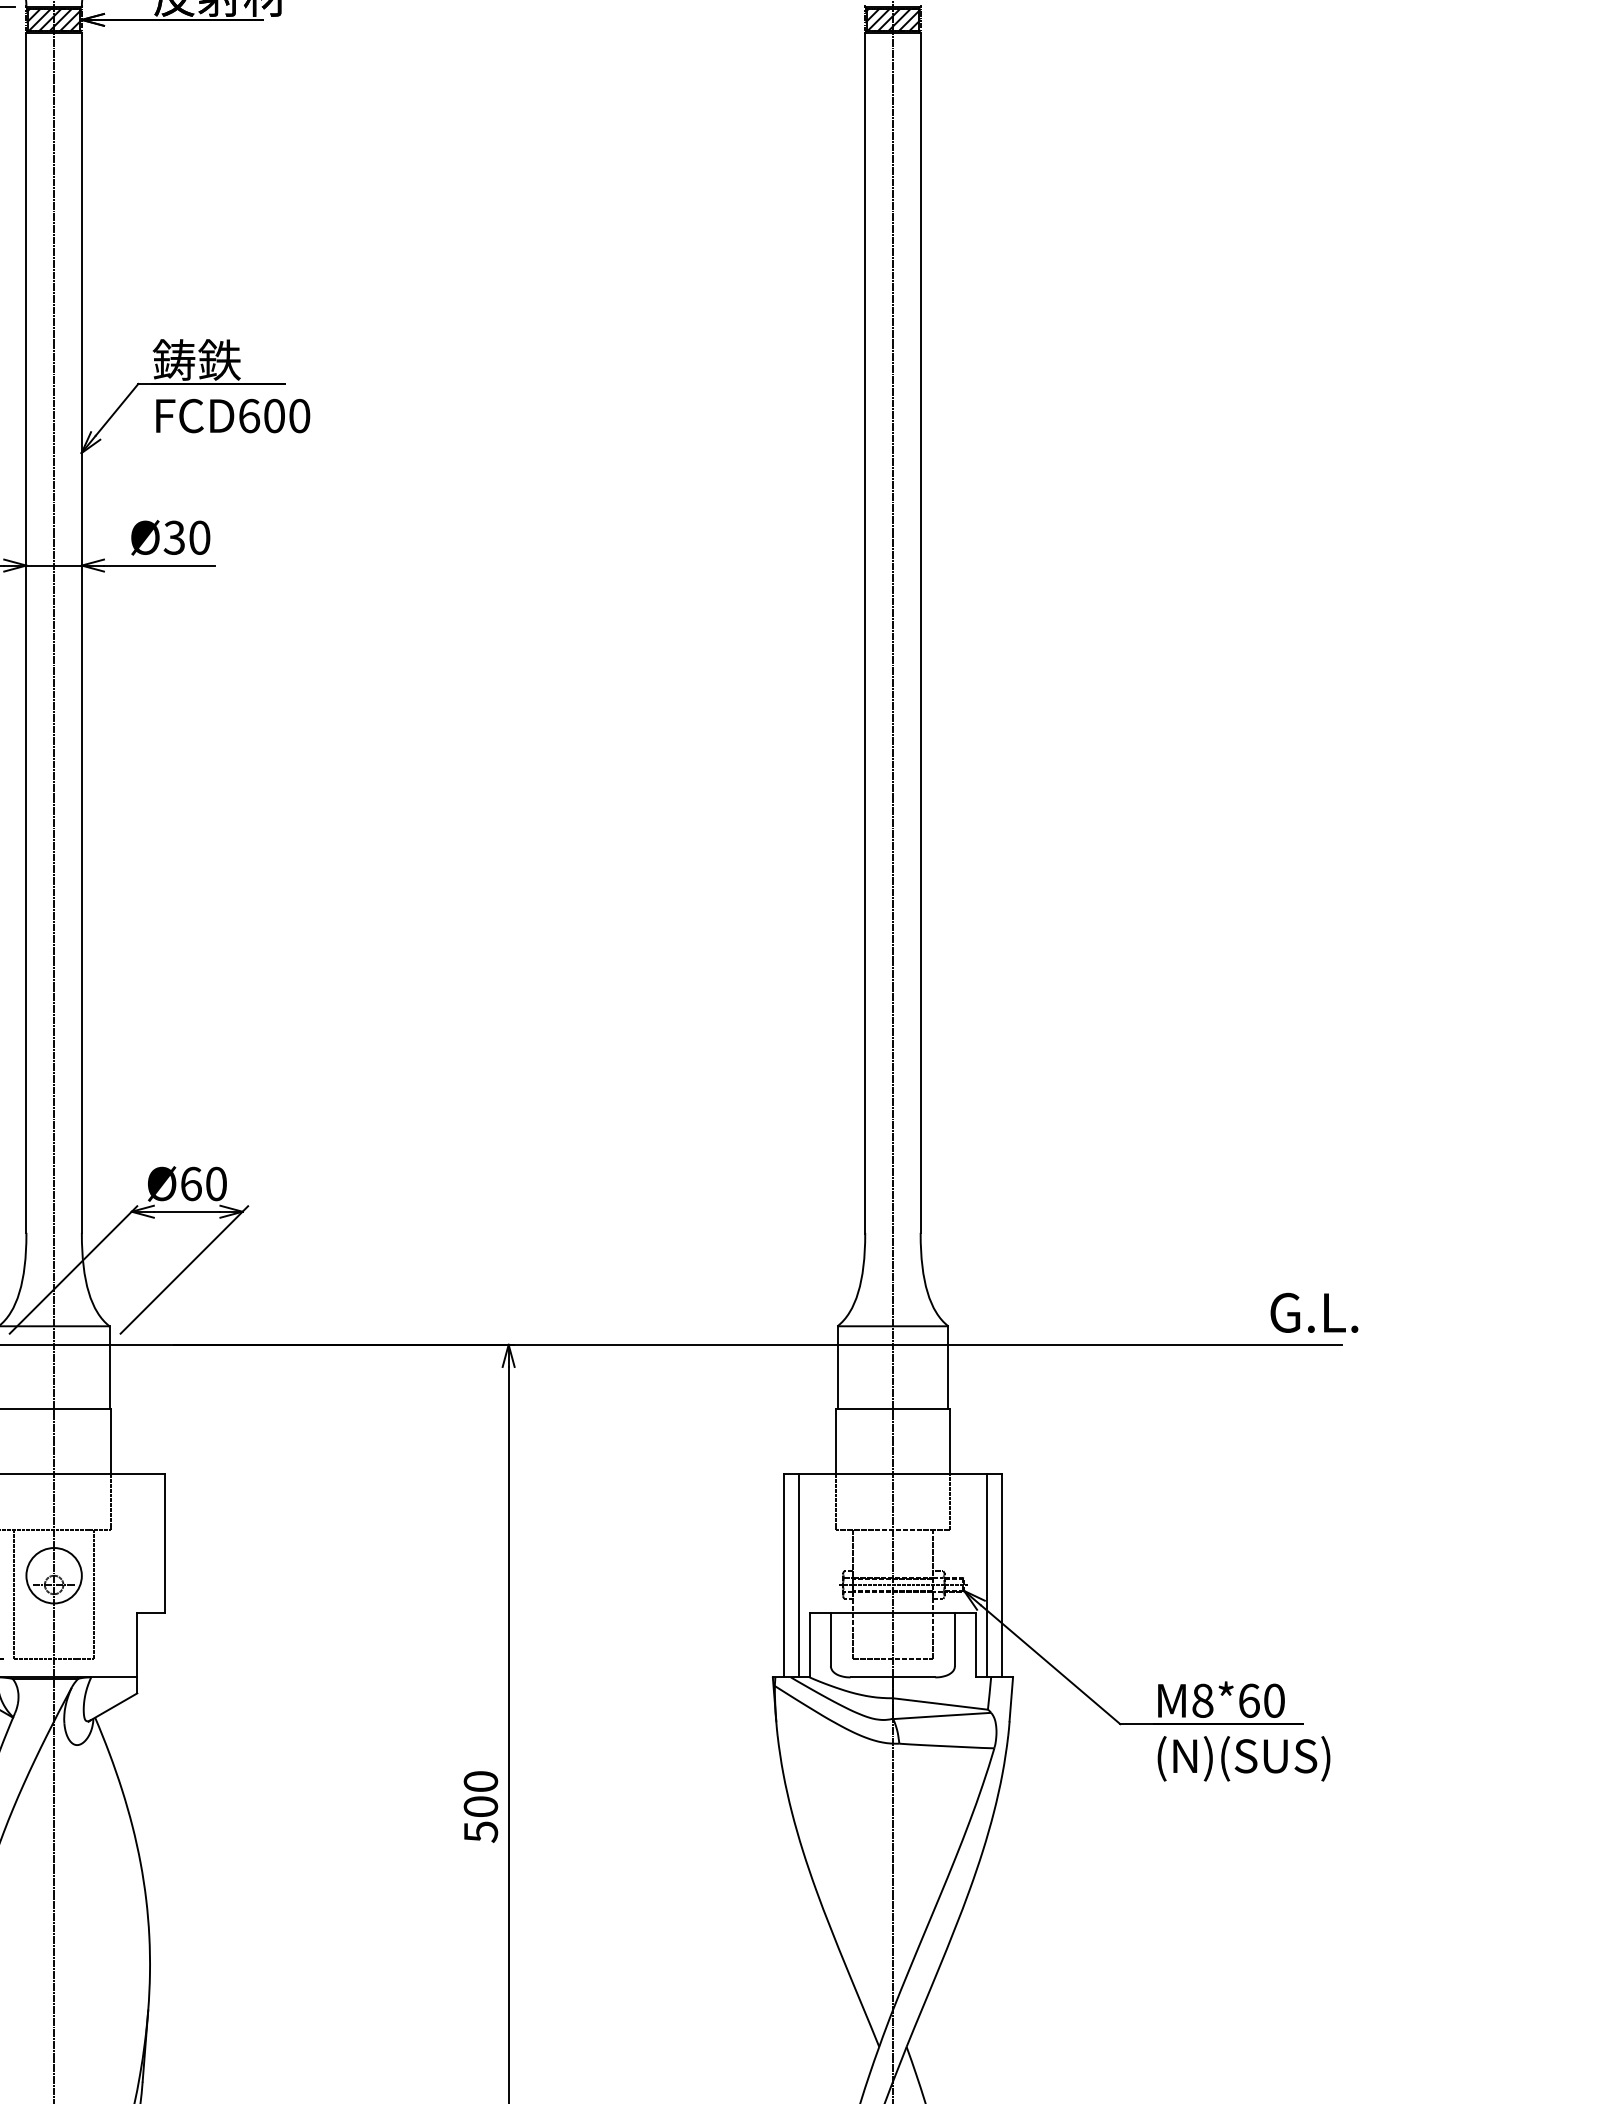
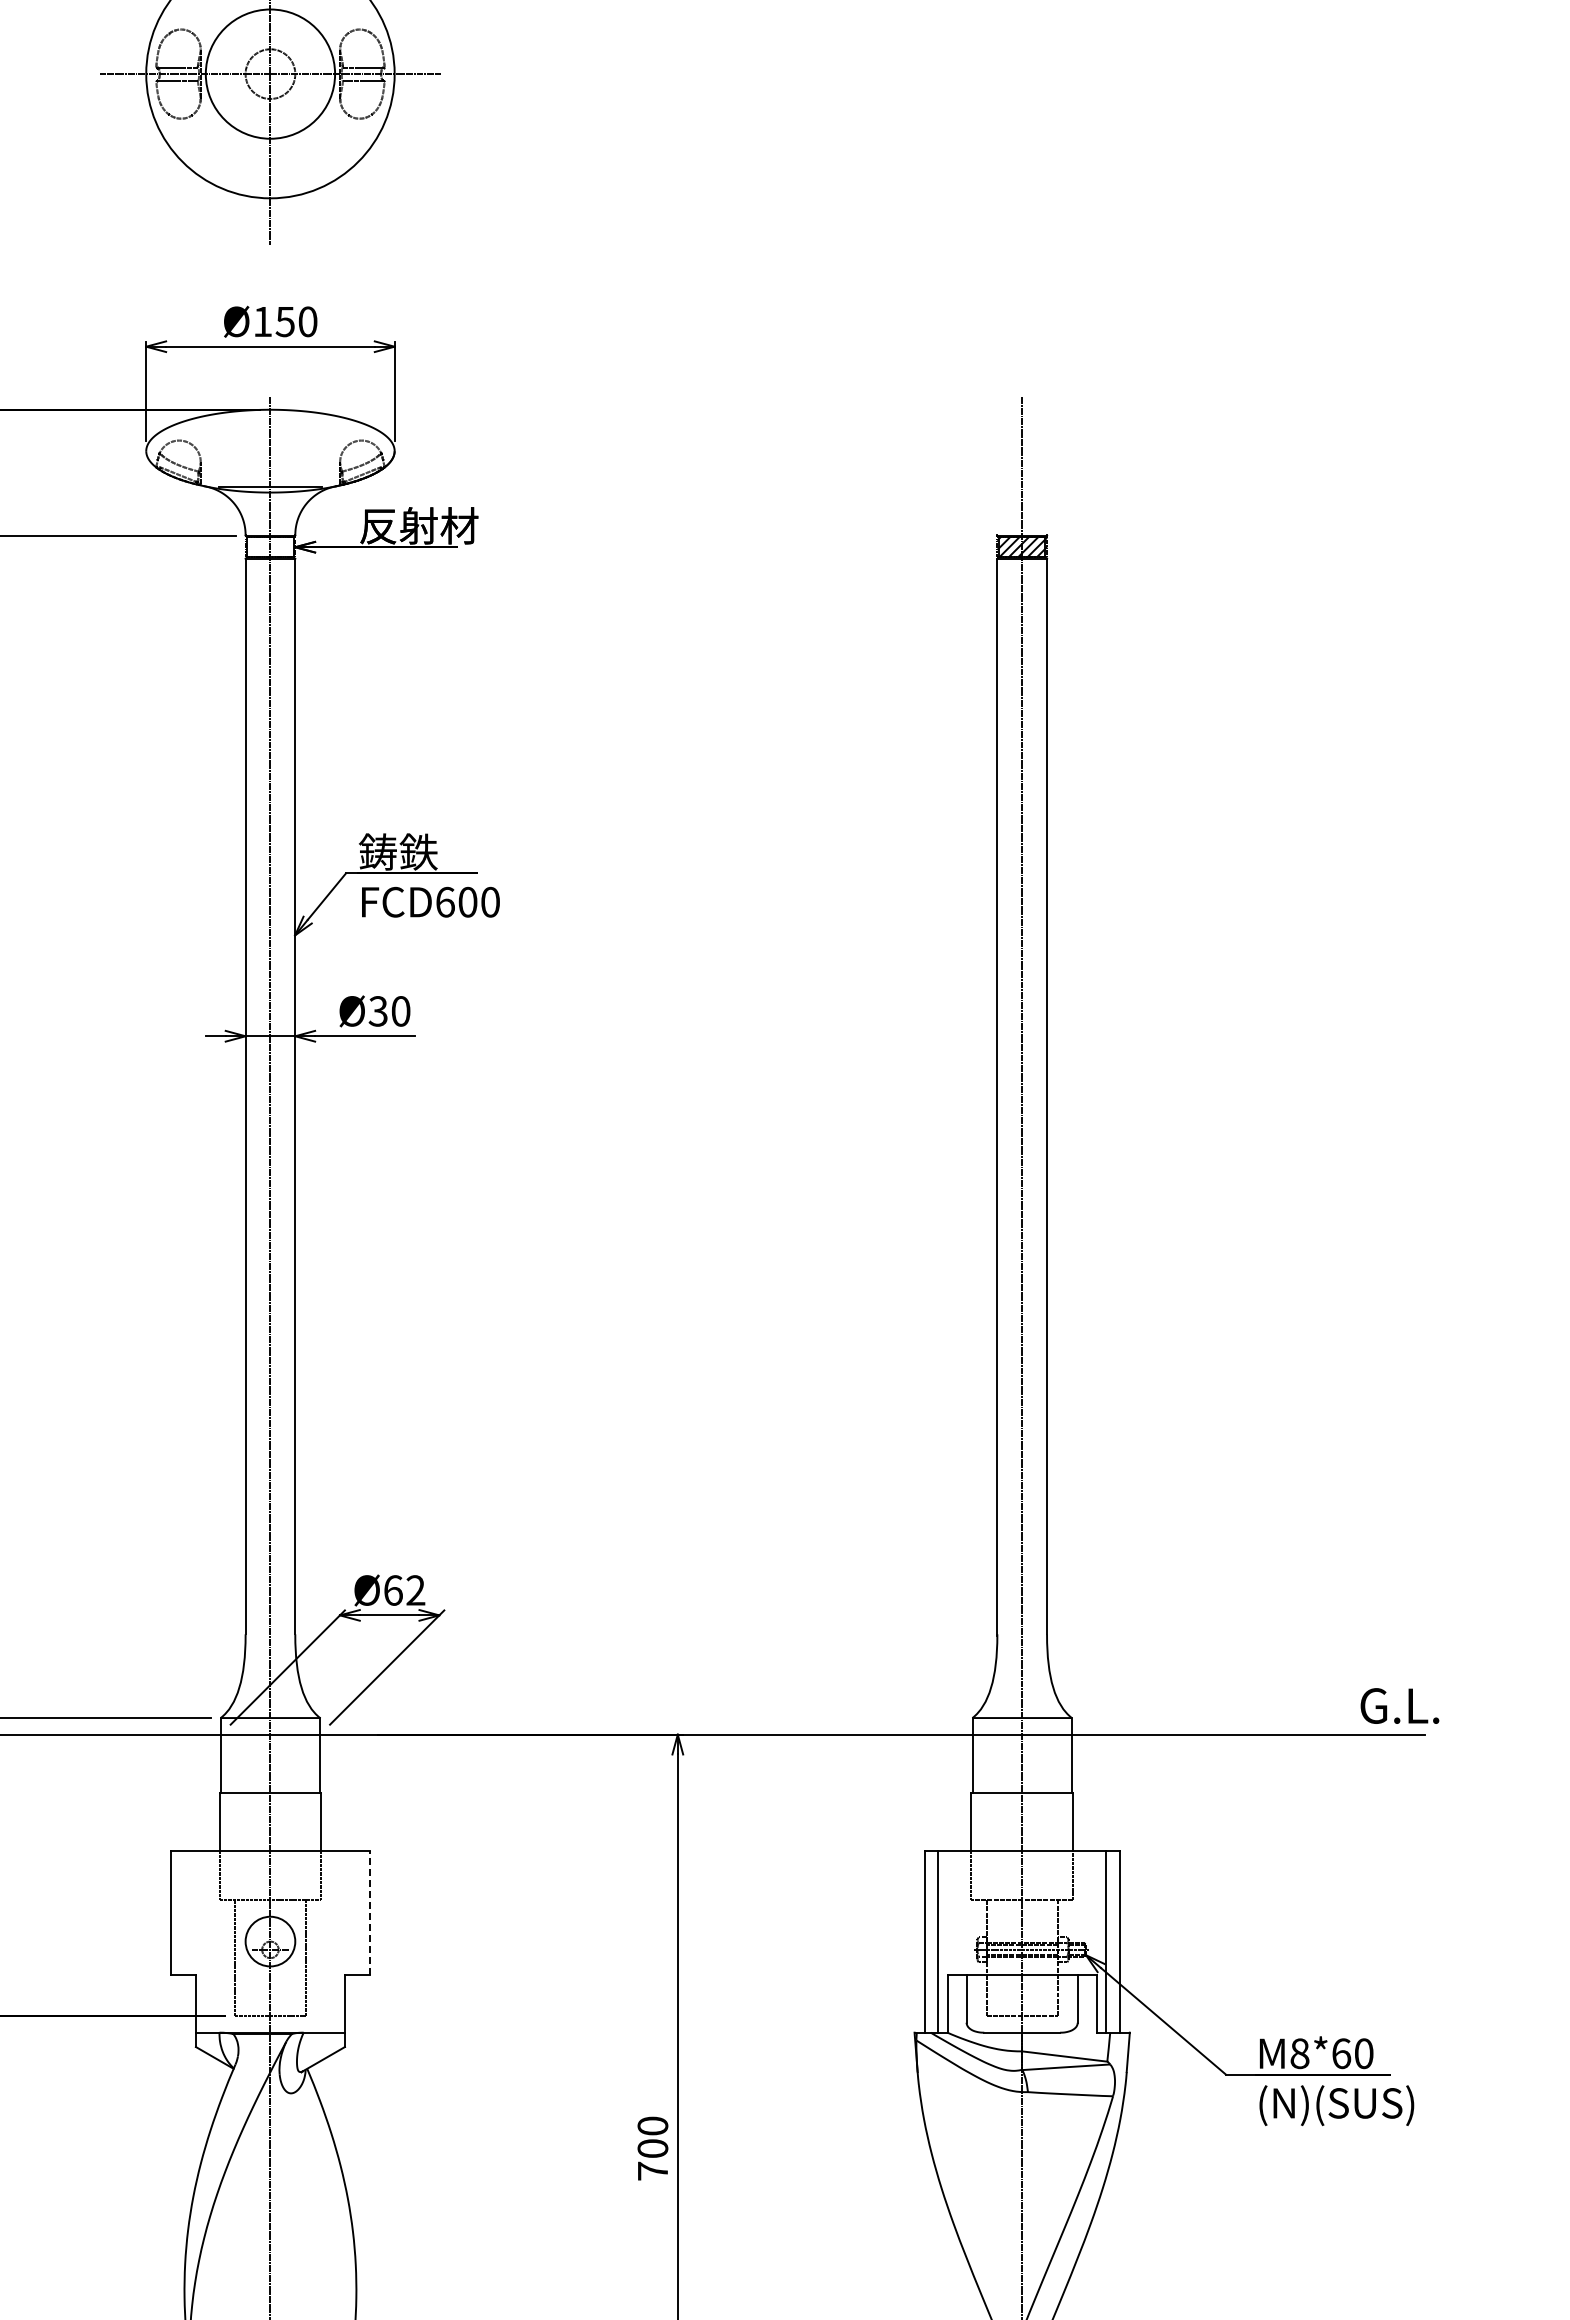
hatch: (54, 20) -> (270, 547), removed
text: (215, 1183) -> (415, 1590), Ø60 -> Ø62
line: (164, 1543) -> (369, 1912), solid -> dashed
text: (481, 1832) -> (653, 2171), 500 -> 700

